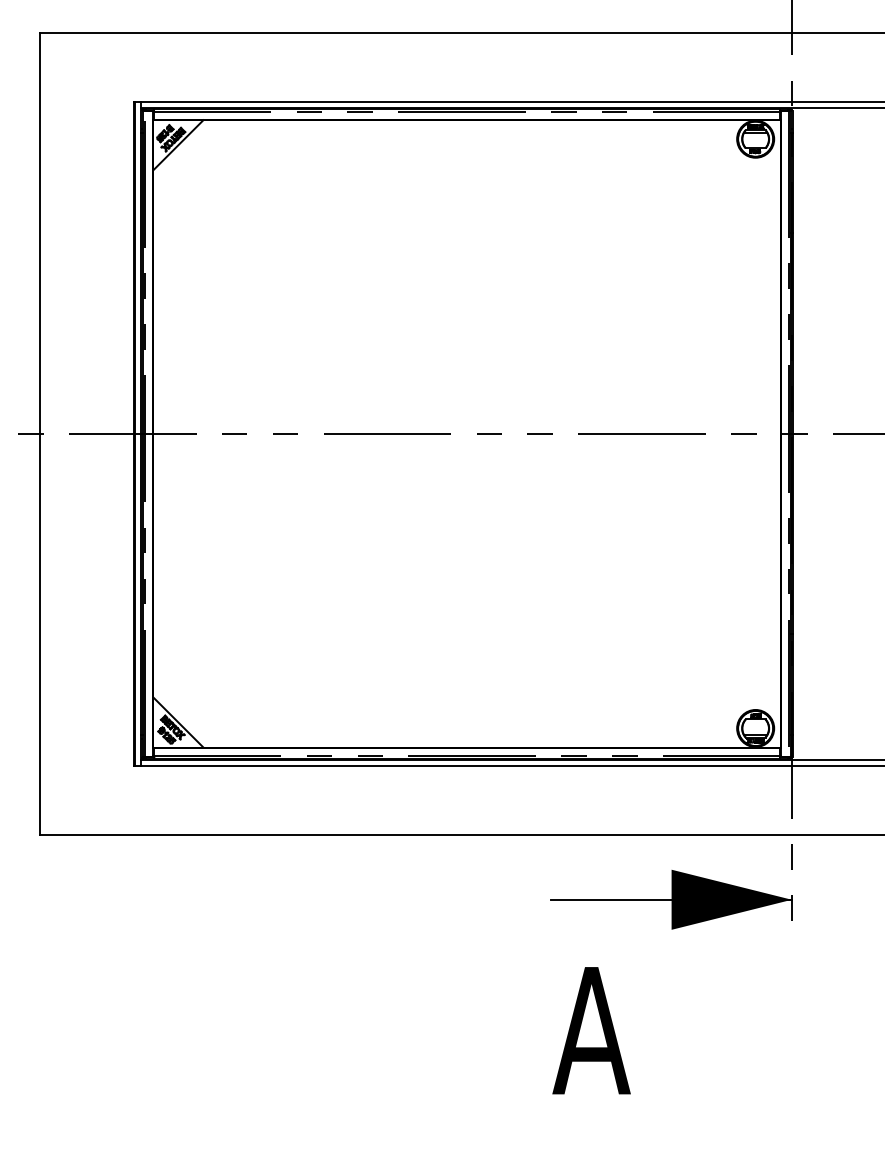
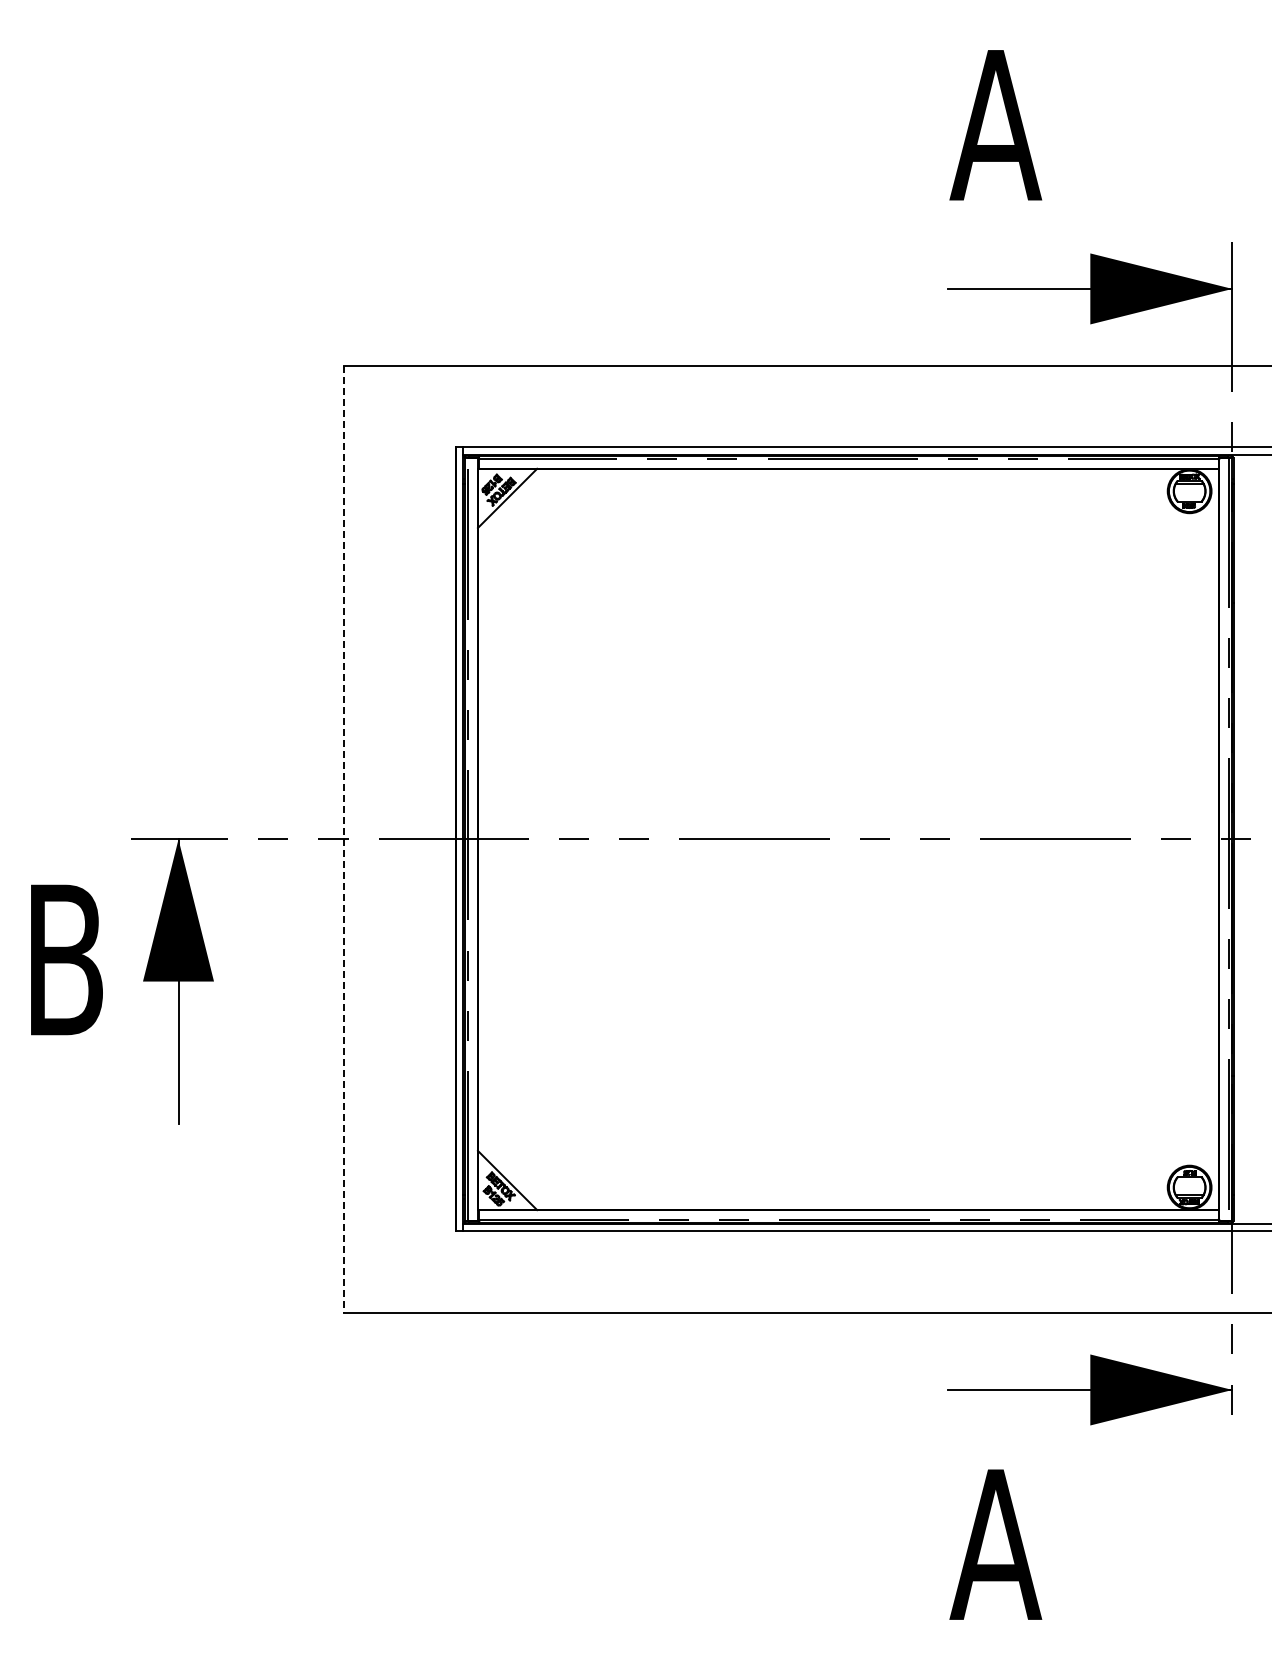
line: (40, 433) -> (344, 839), solid -> dashed

